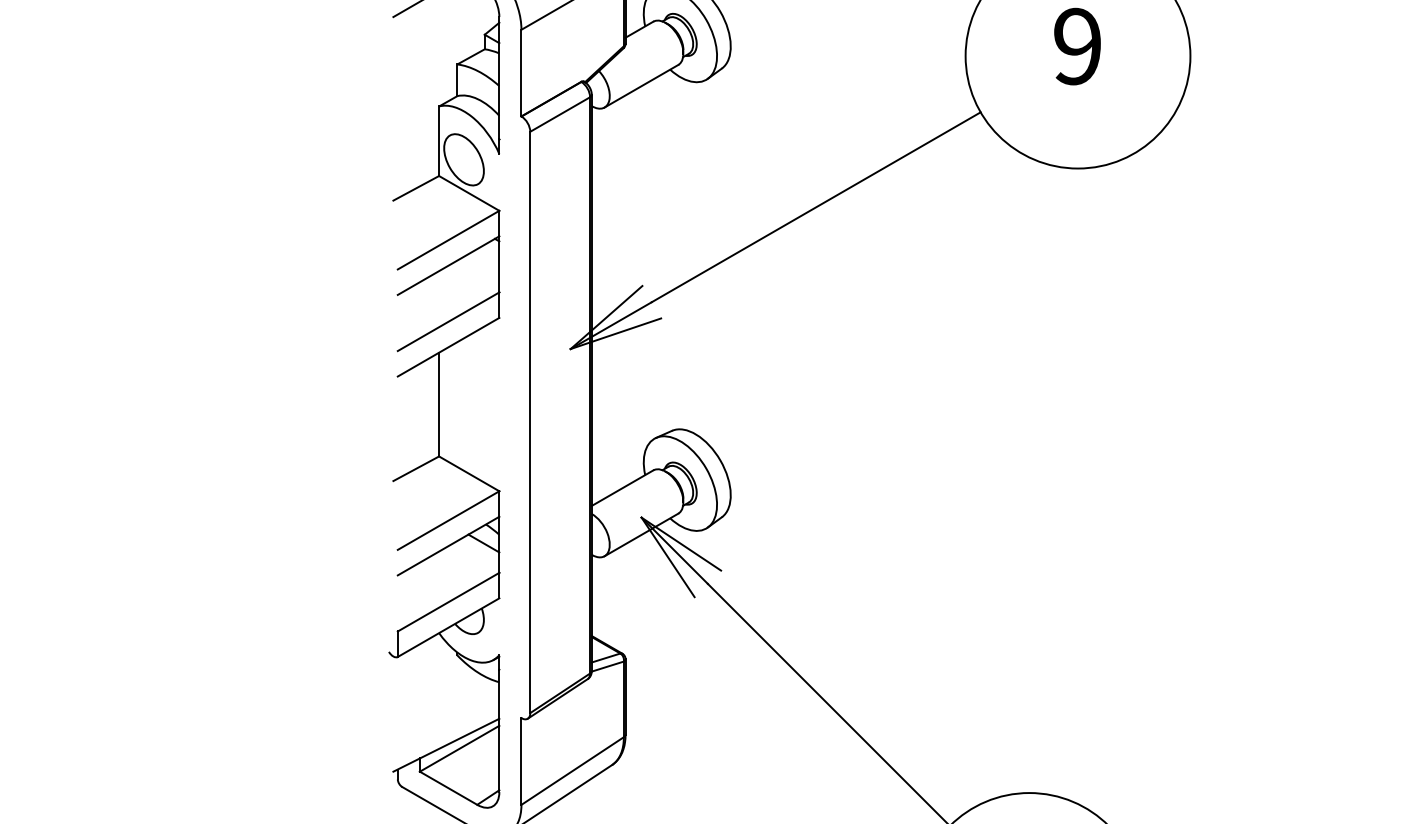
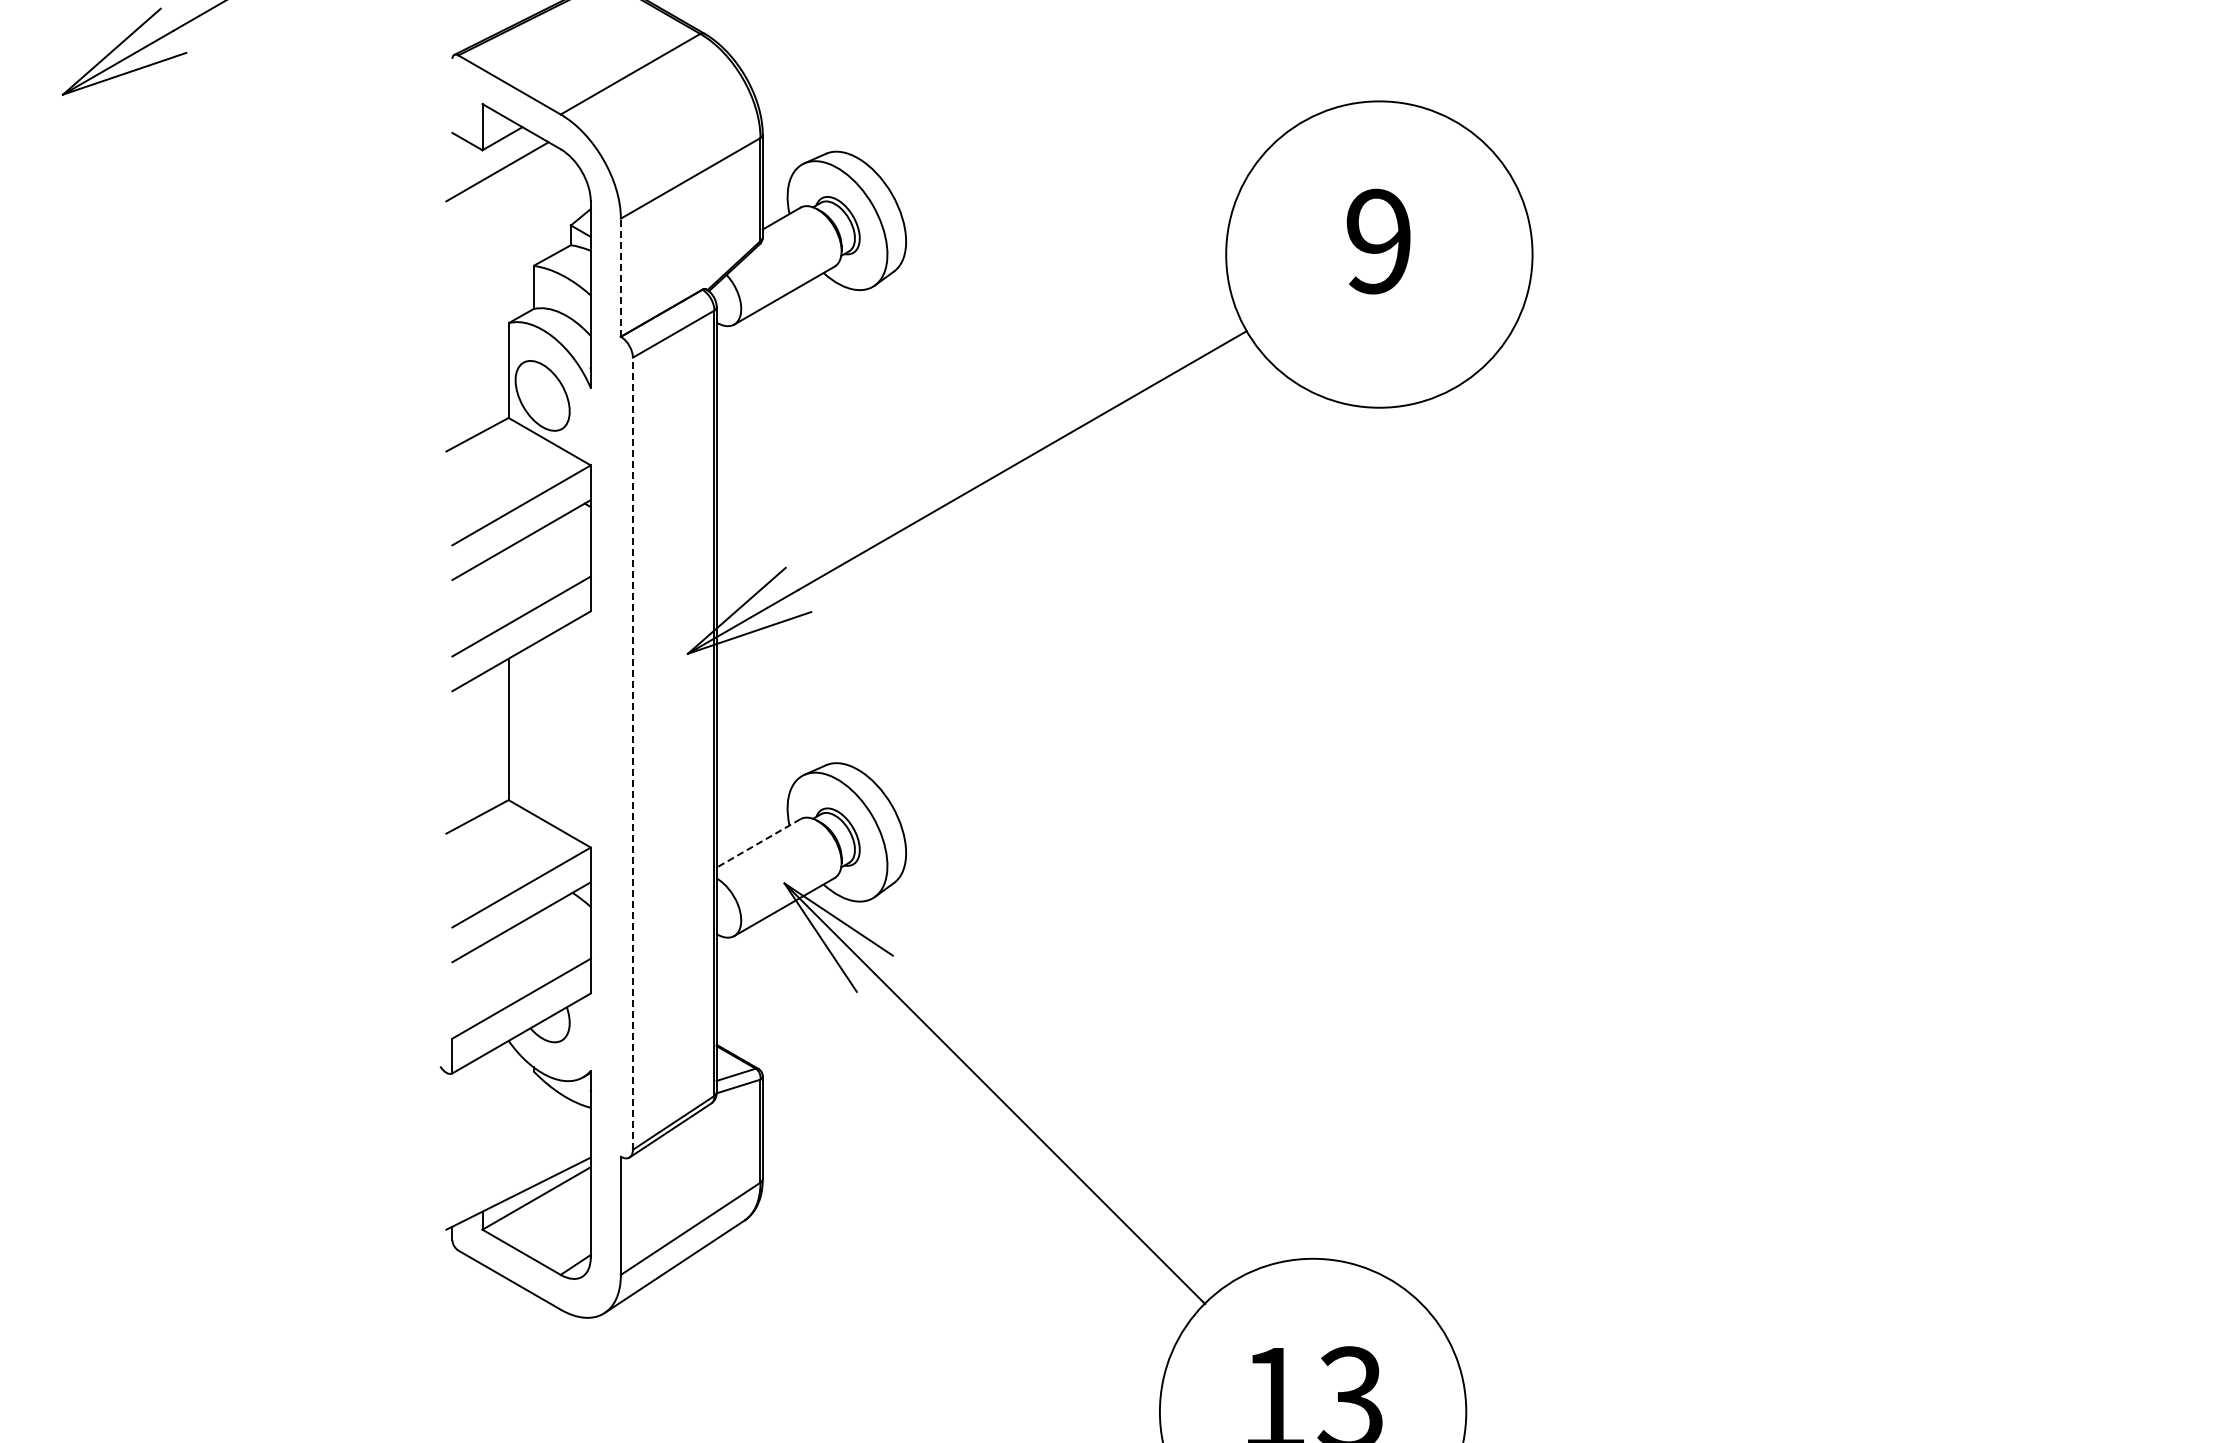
line: (521, 72) -> (620, 277), solid -> dashed
line: (529, 422) -> (632, 753), solid -> dashed
line: (622, 488) -> (758, 843), solid -> dashed
line: (483, 543) -> (569, 918), removed

